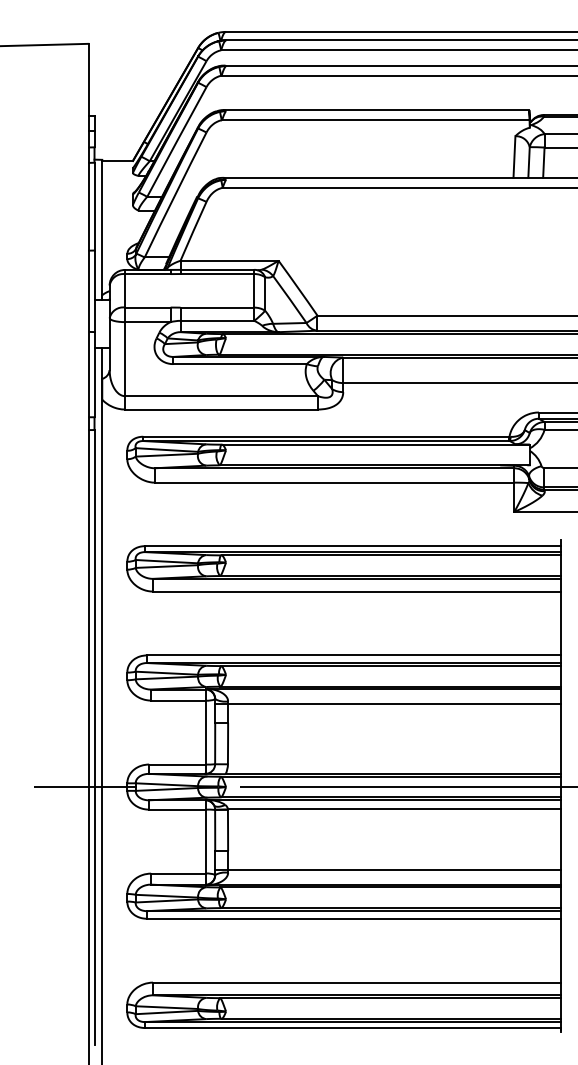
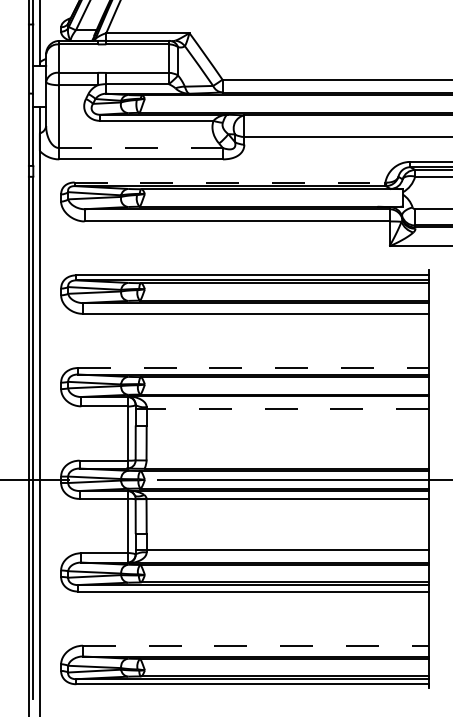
line: (222, 396) -> (141, 148), solid -> dashed
line: (326, 436) -> (230, 182), solid -> dashed
line: (354, 655) -> (253, 368), solid -> dashed
line: (393, 704) -> (287, 409), solid -> dashed
line: (356, 982) -> (255, 645), solid -> dashed

